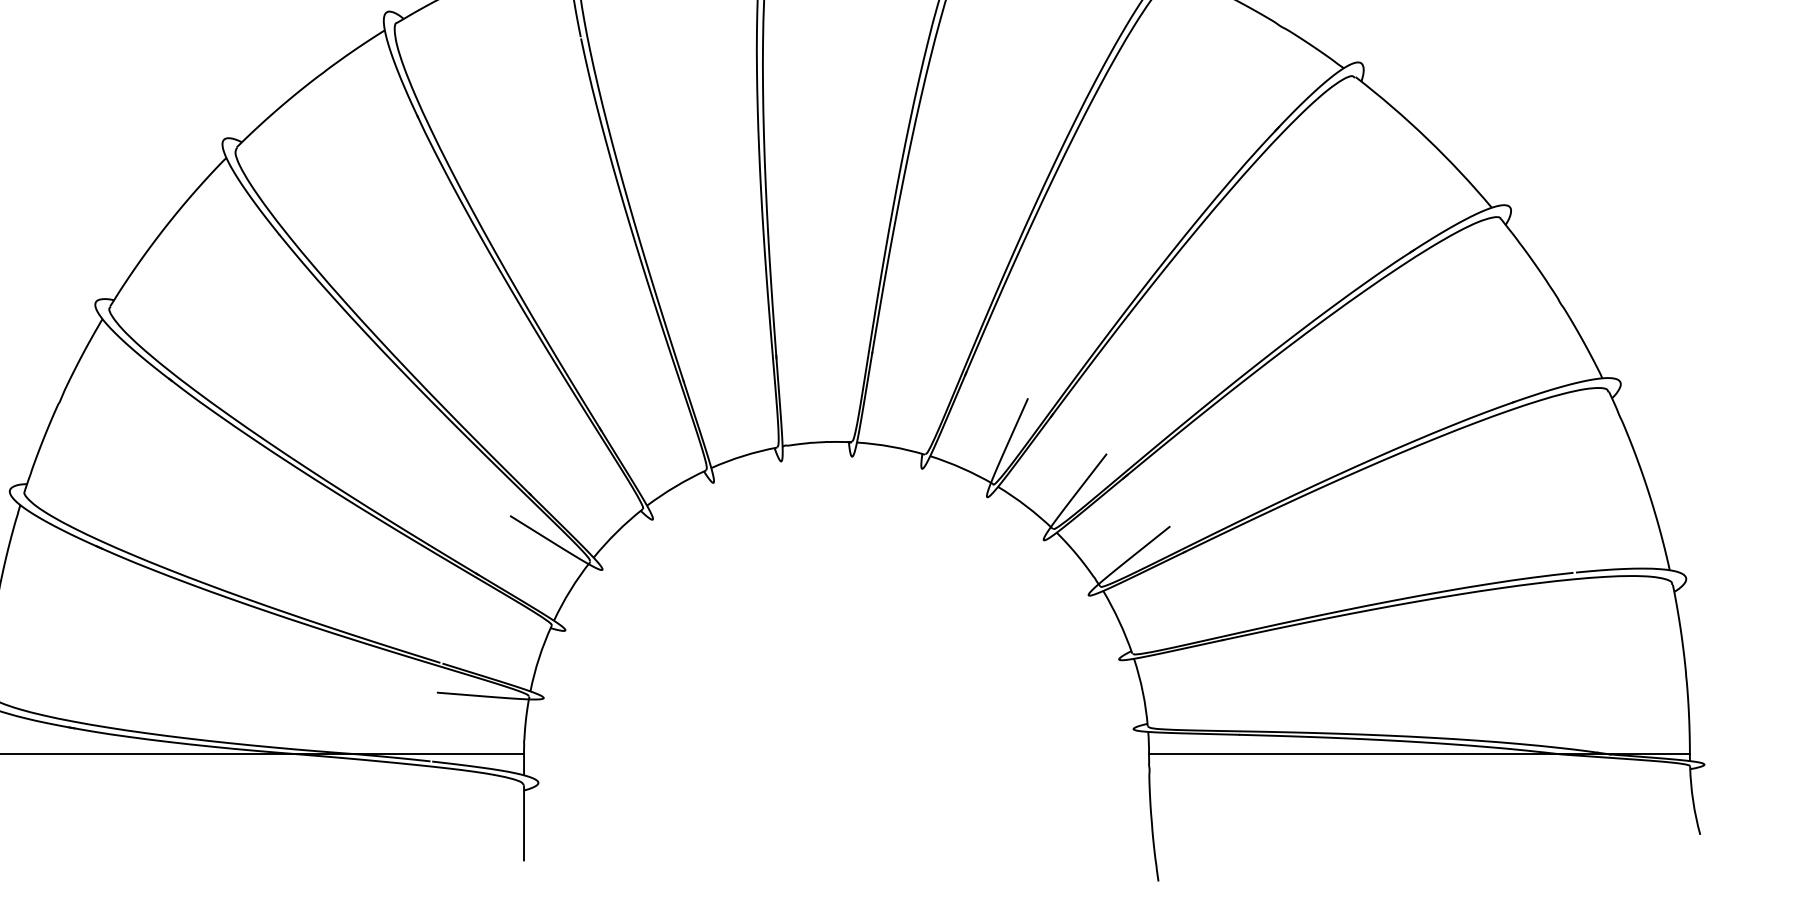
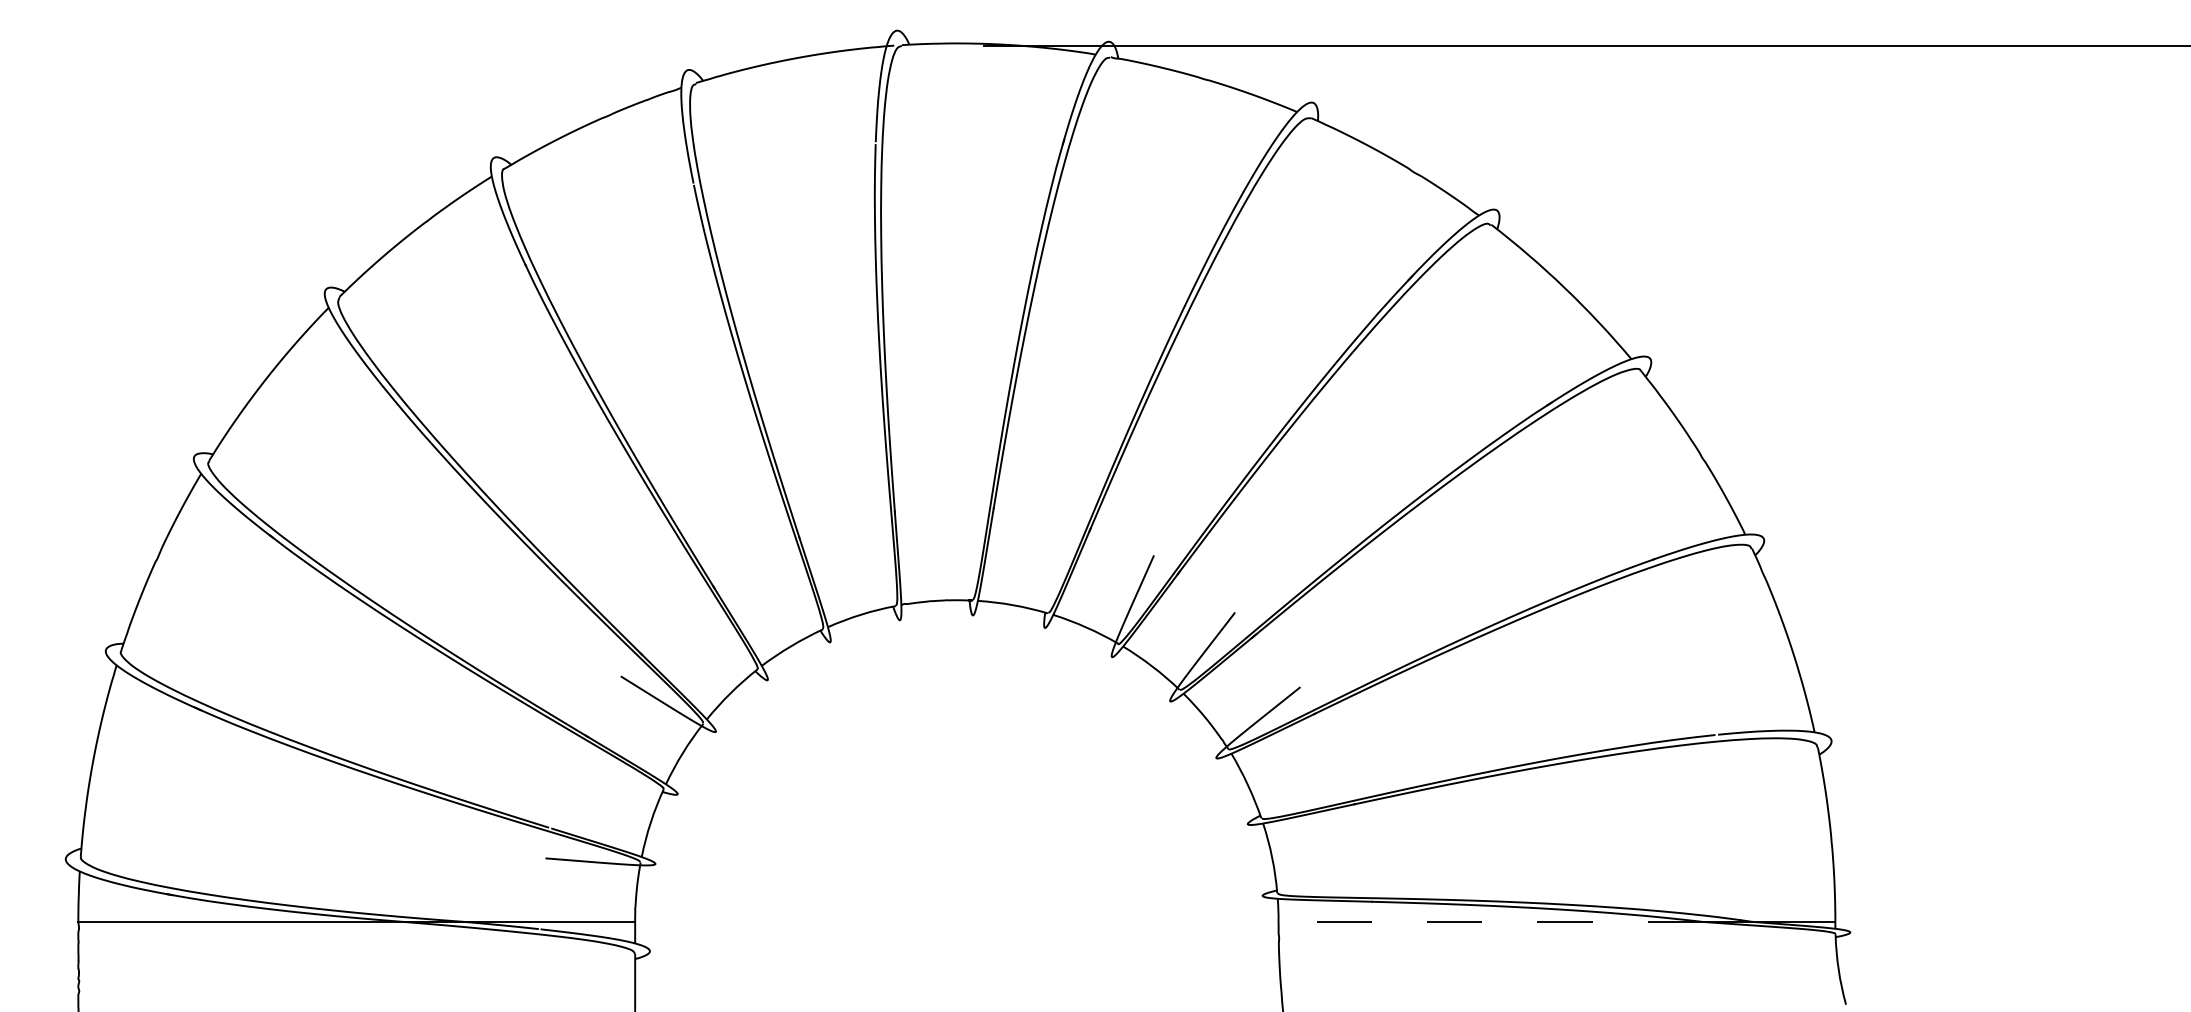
line: (1354, 753) -> (1490, 921), solid -> dashed

